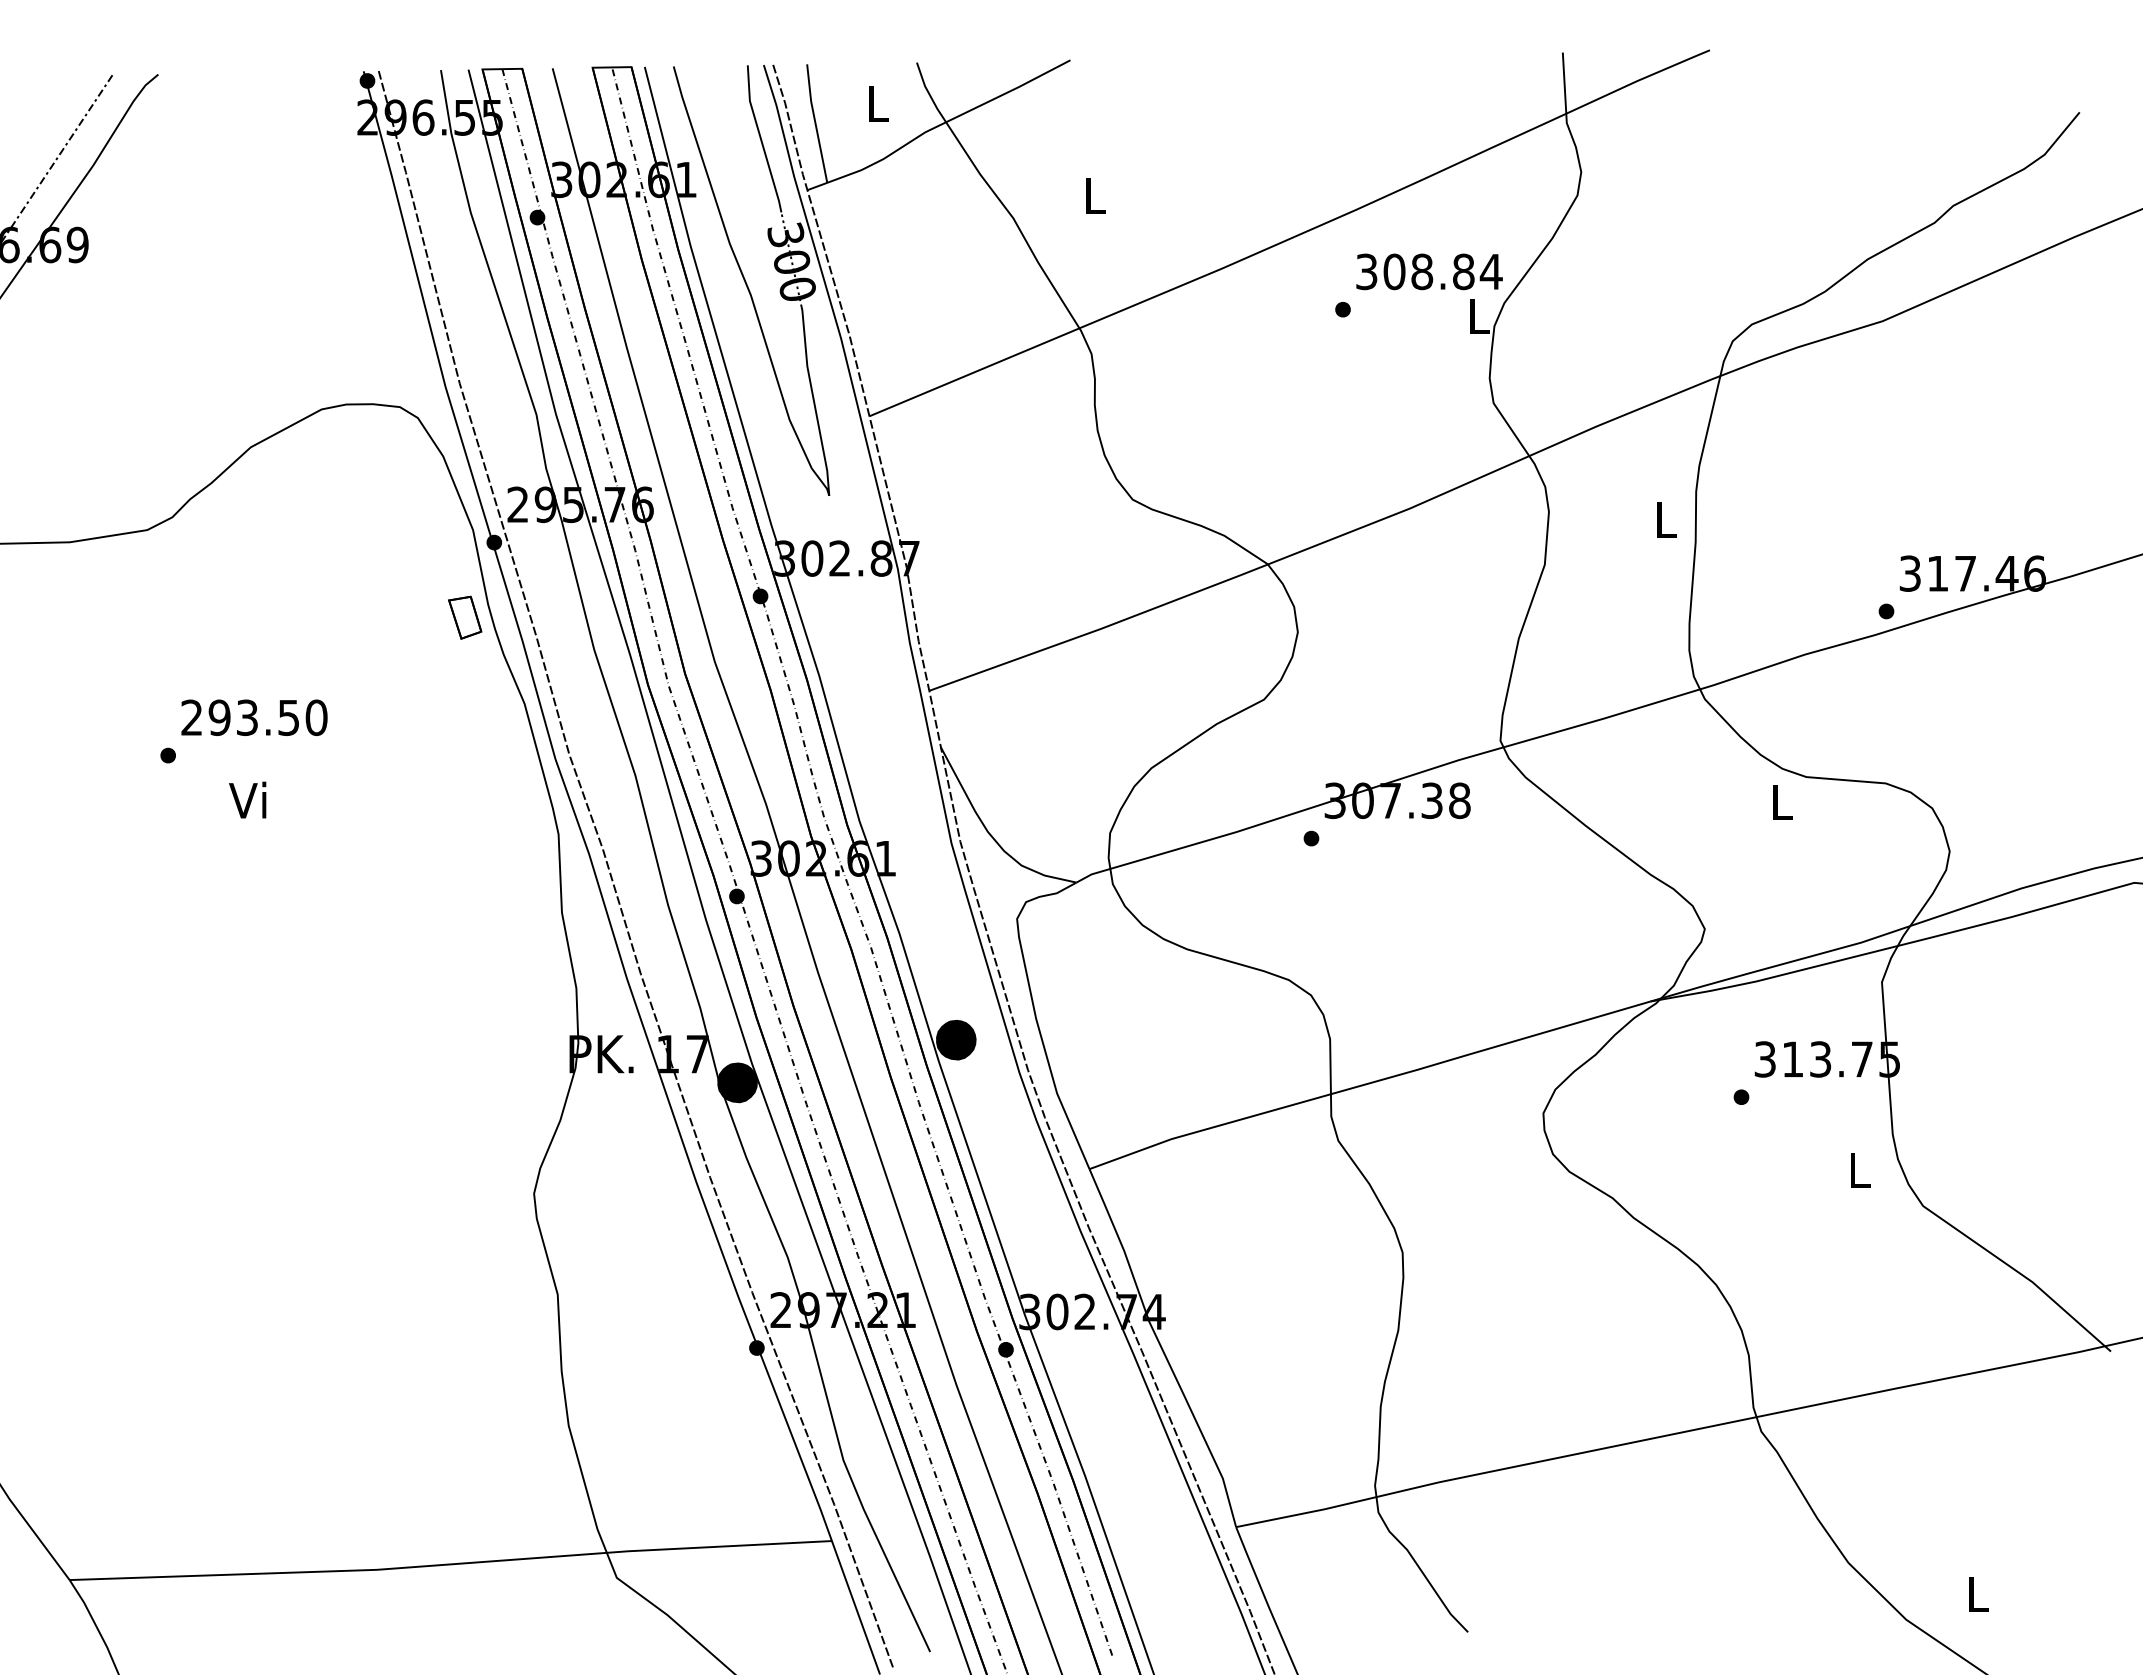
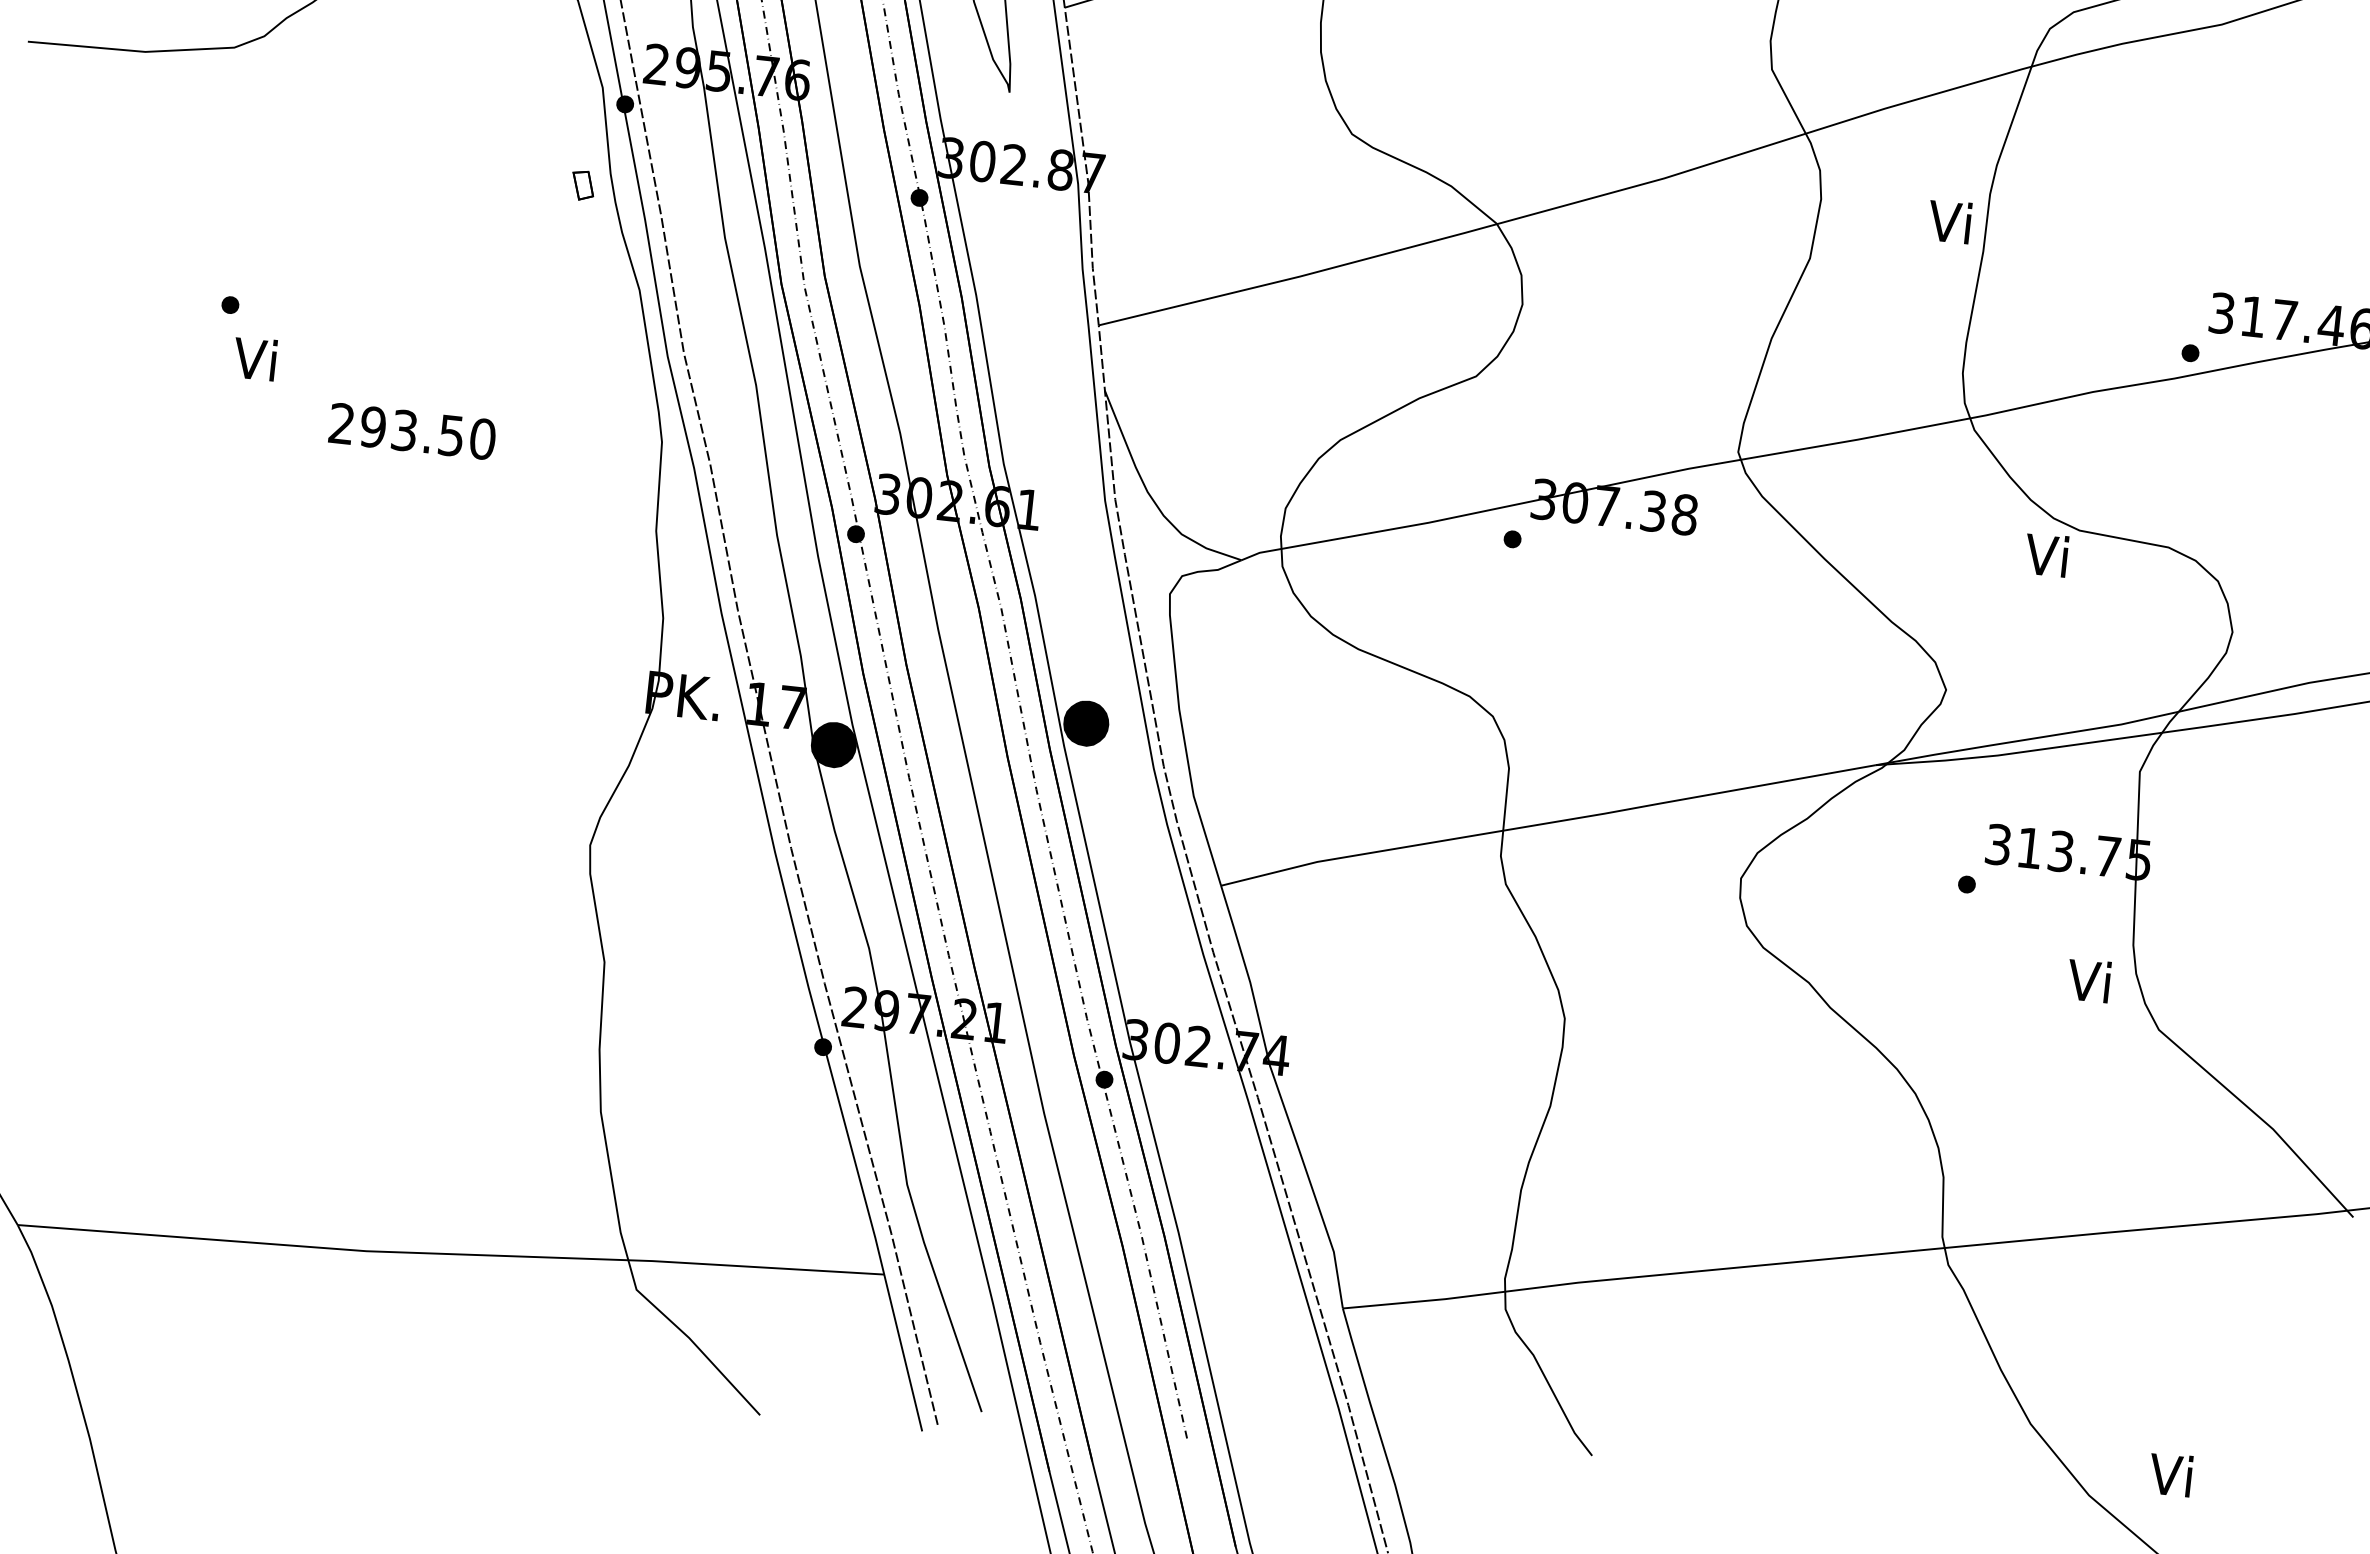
text: (1662, 518) -> (1948, 220), L -> Vi
part: (465, 617) -> (583, 185), size x0.6
text: (254, 717) -> (412, 431), moved
text: (247, 799) -> (254, 357), moved
text: (1779, 801) -> (2046, 554), L -> Vi
text: (1856, 1169) -> (2088, 980), L -> Vi
text: (1975, 1593) -> (2170, 1474), L -> Vi

